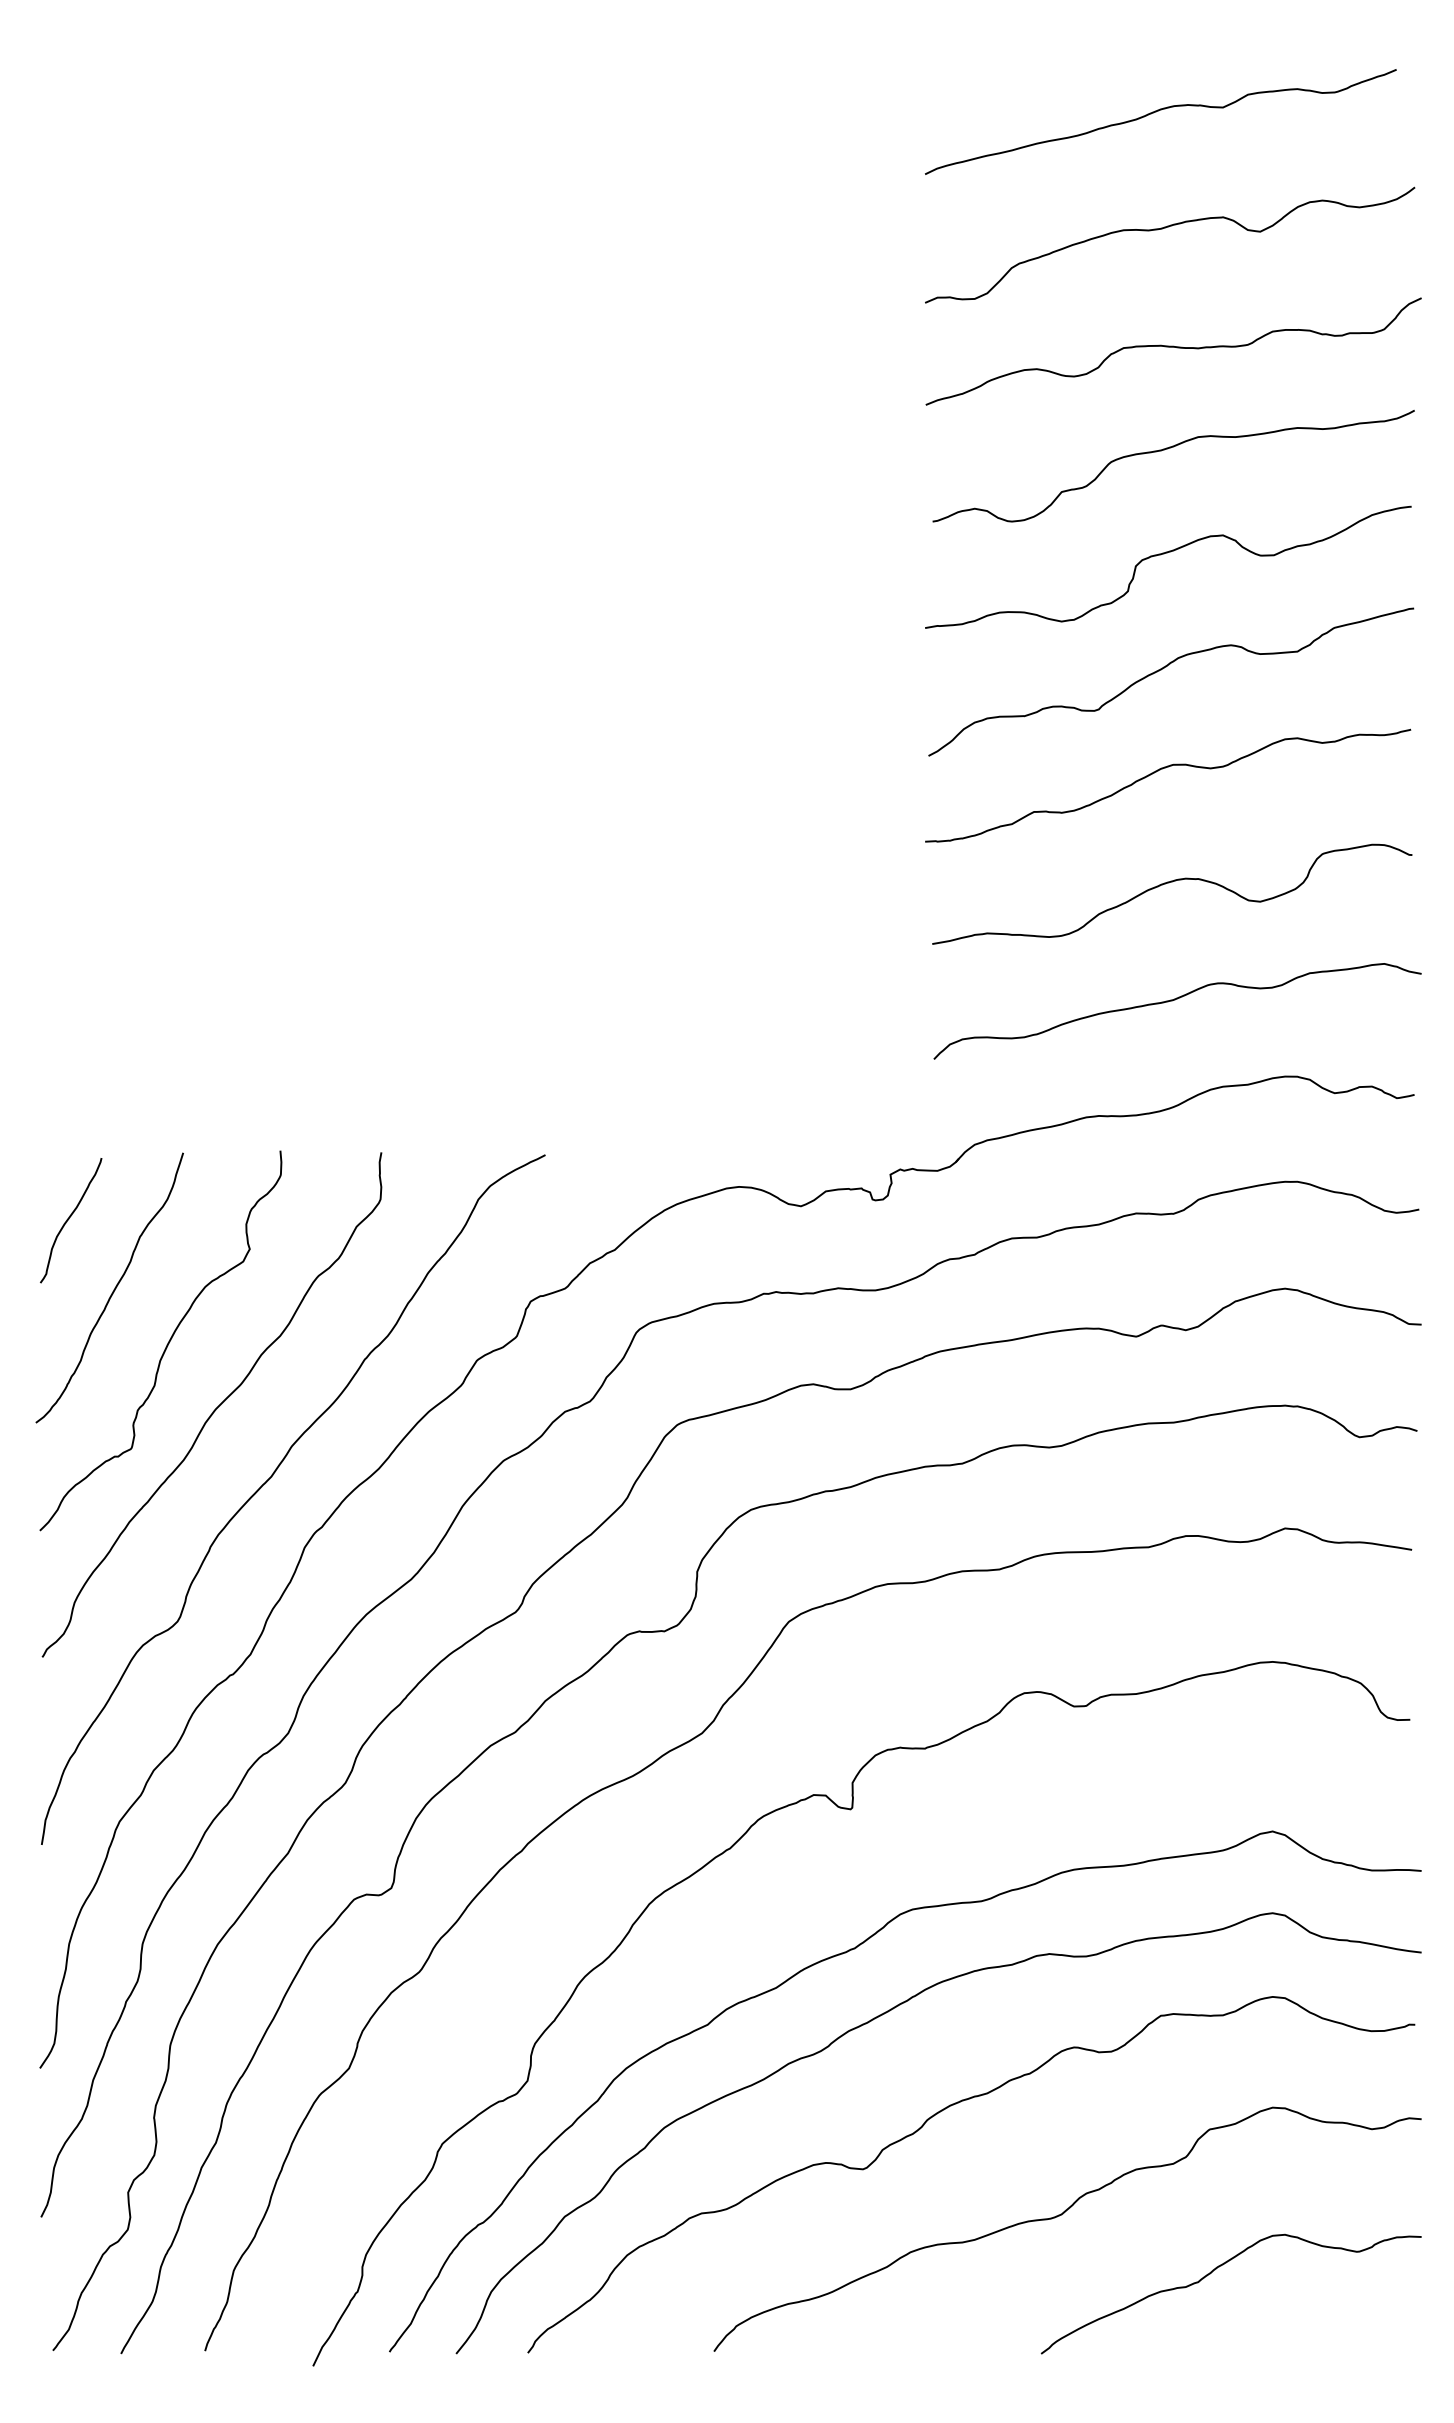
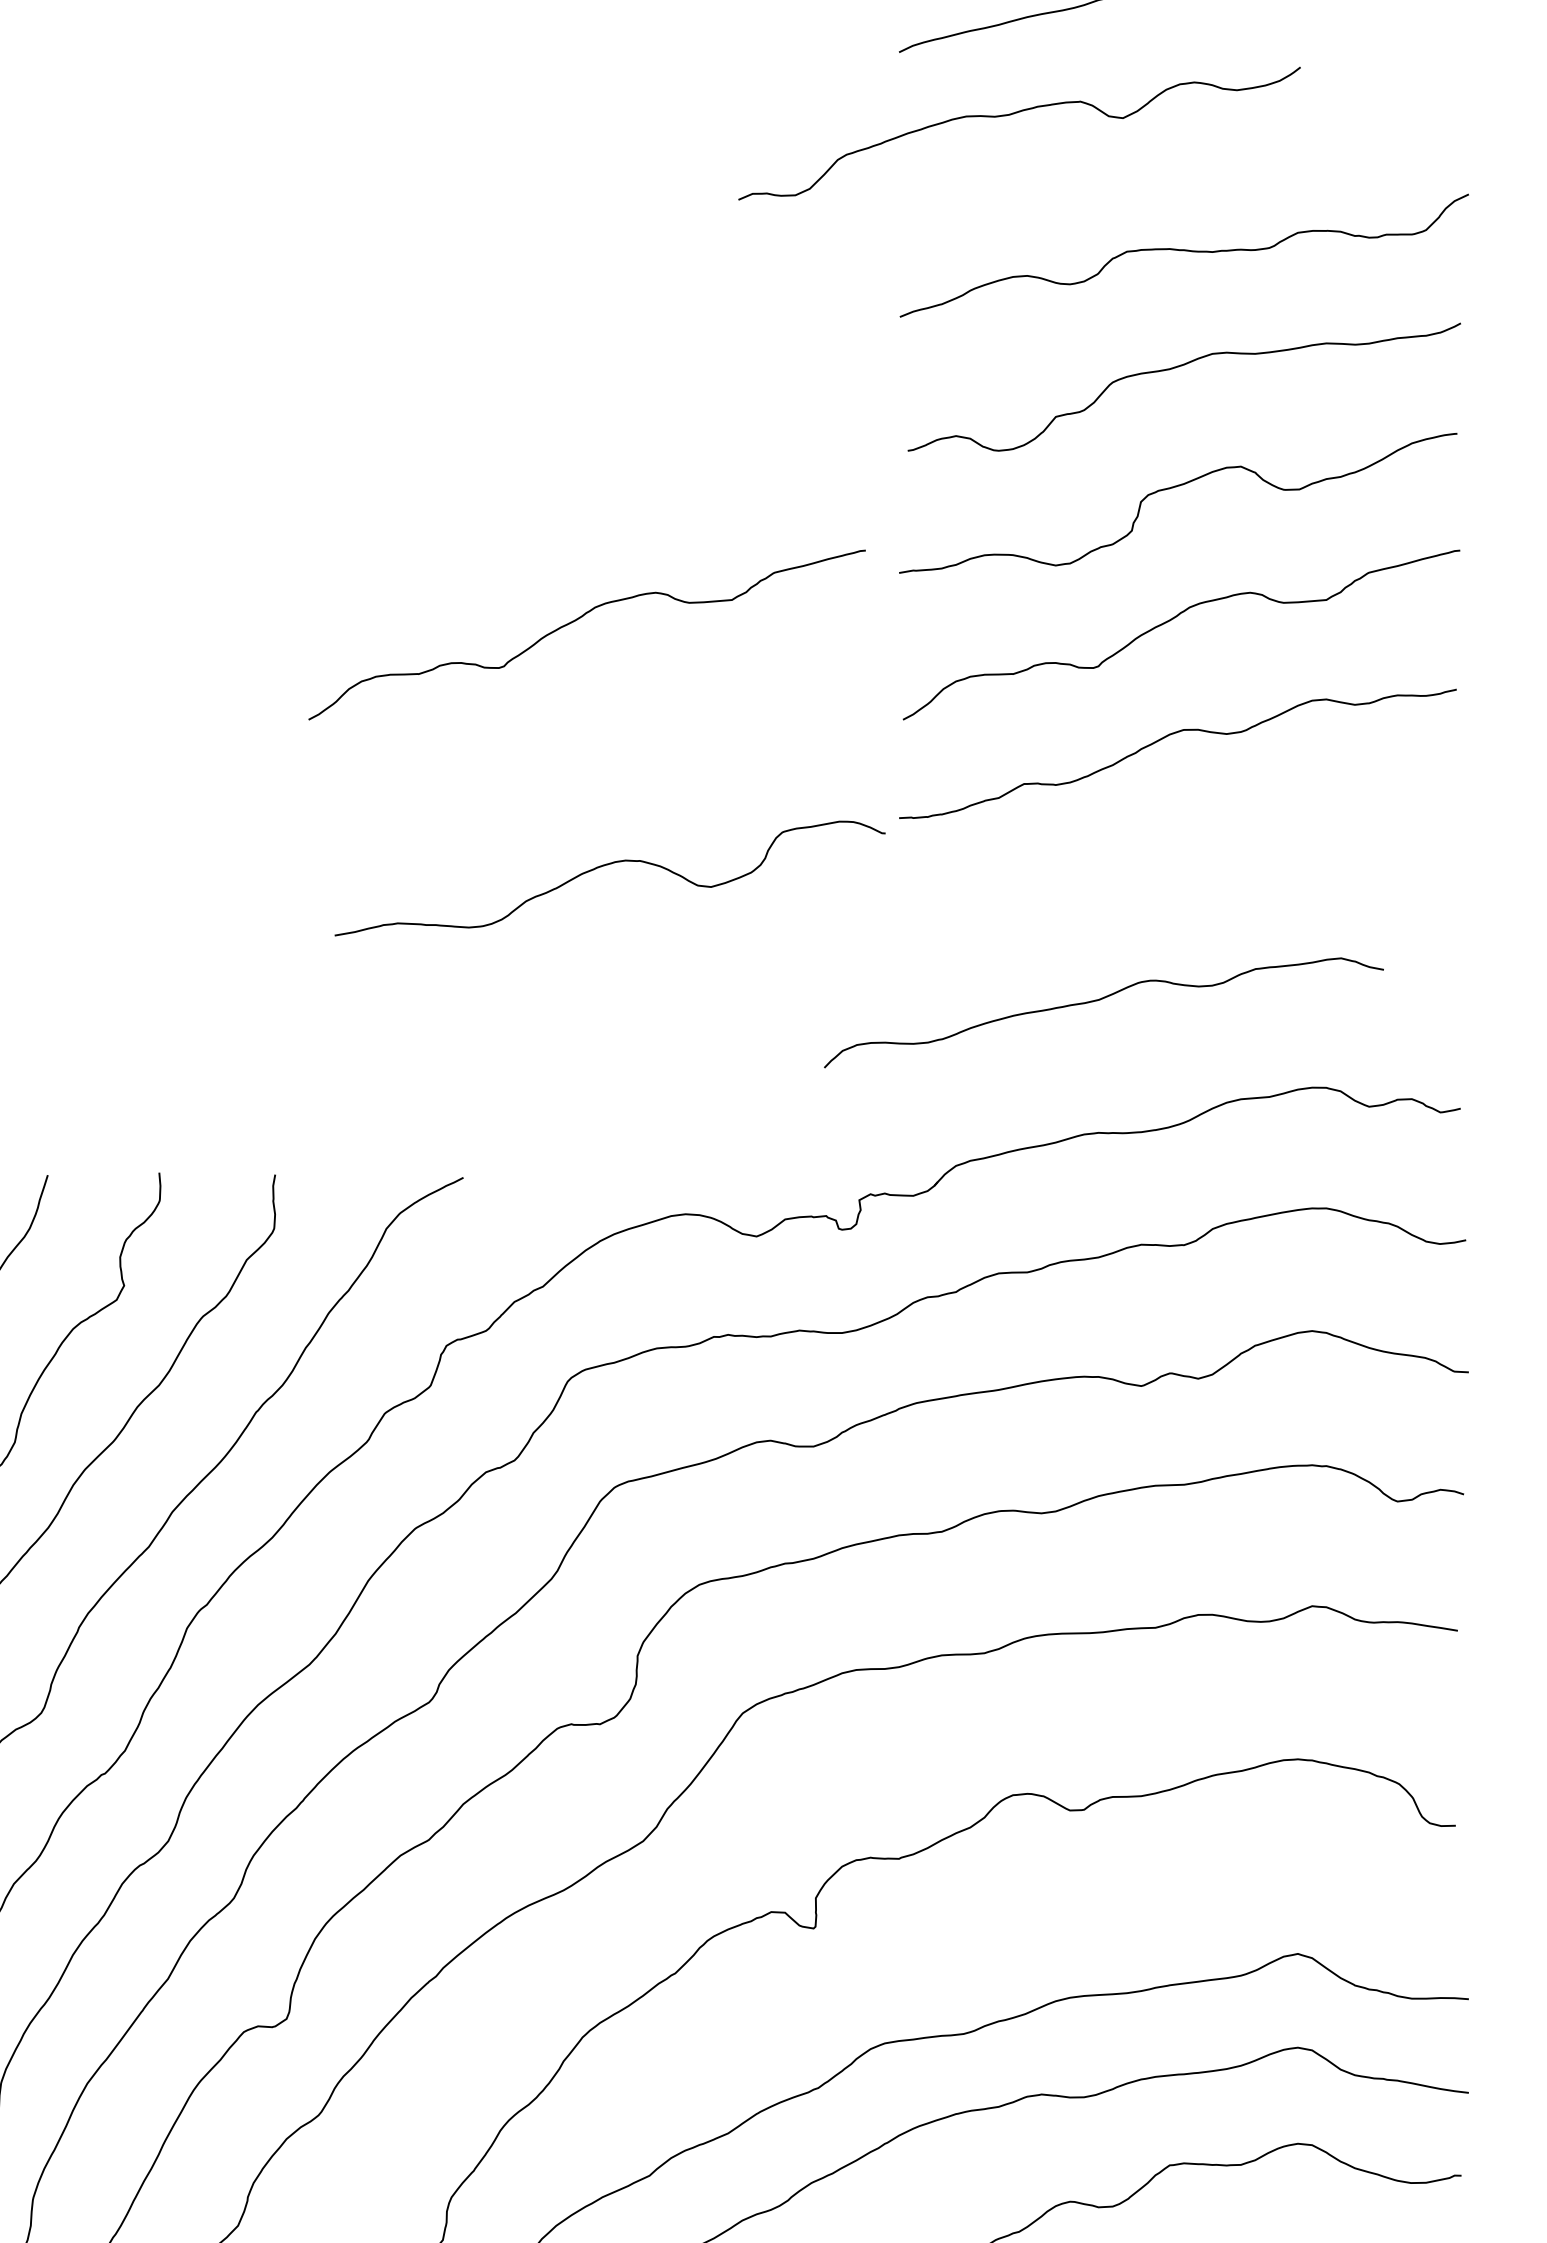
curve: (1165, 228) -> (1014, 114), moved
curve: (646, 668) -> (579, 619), added
curve: (1169, 883) -> (606, 866), moved
curve: (1175, 1000) -> (1101, 1000), moved

